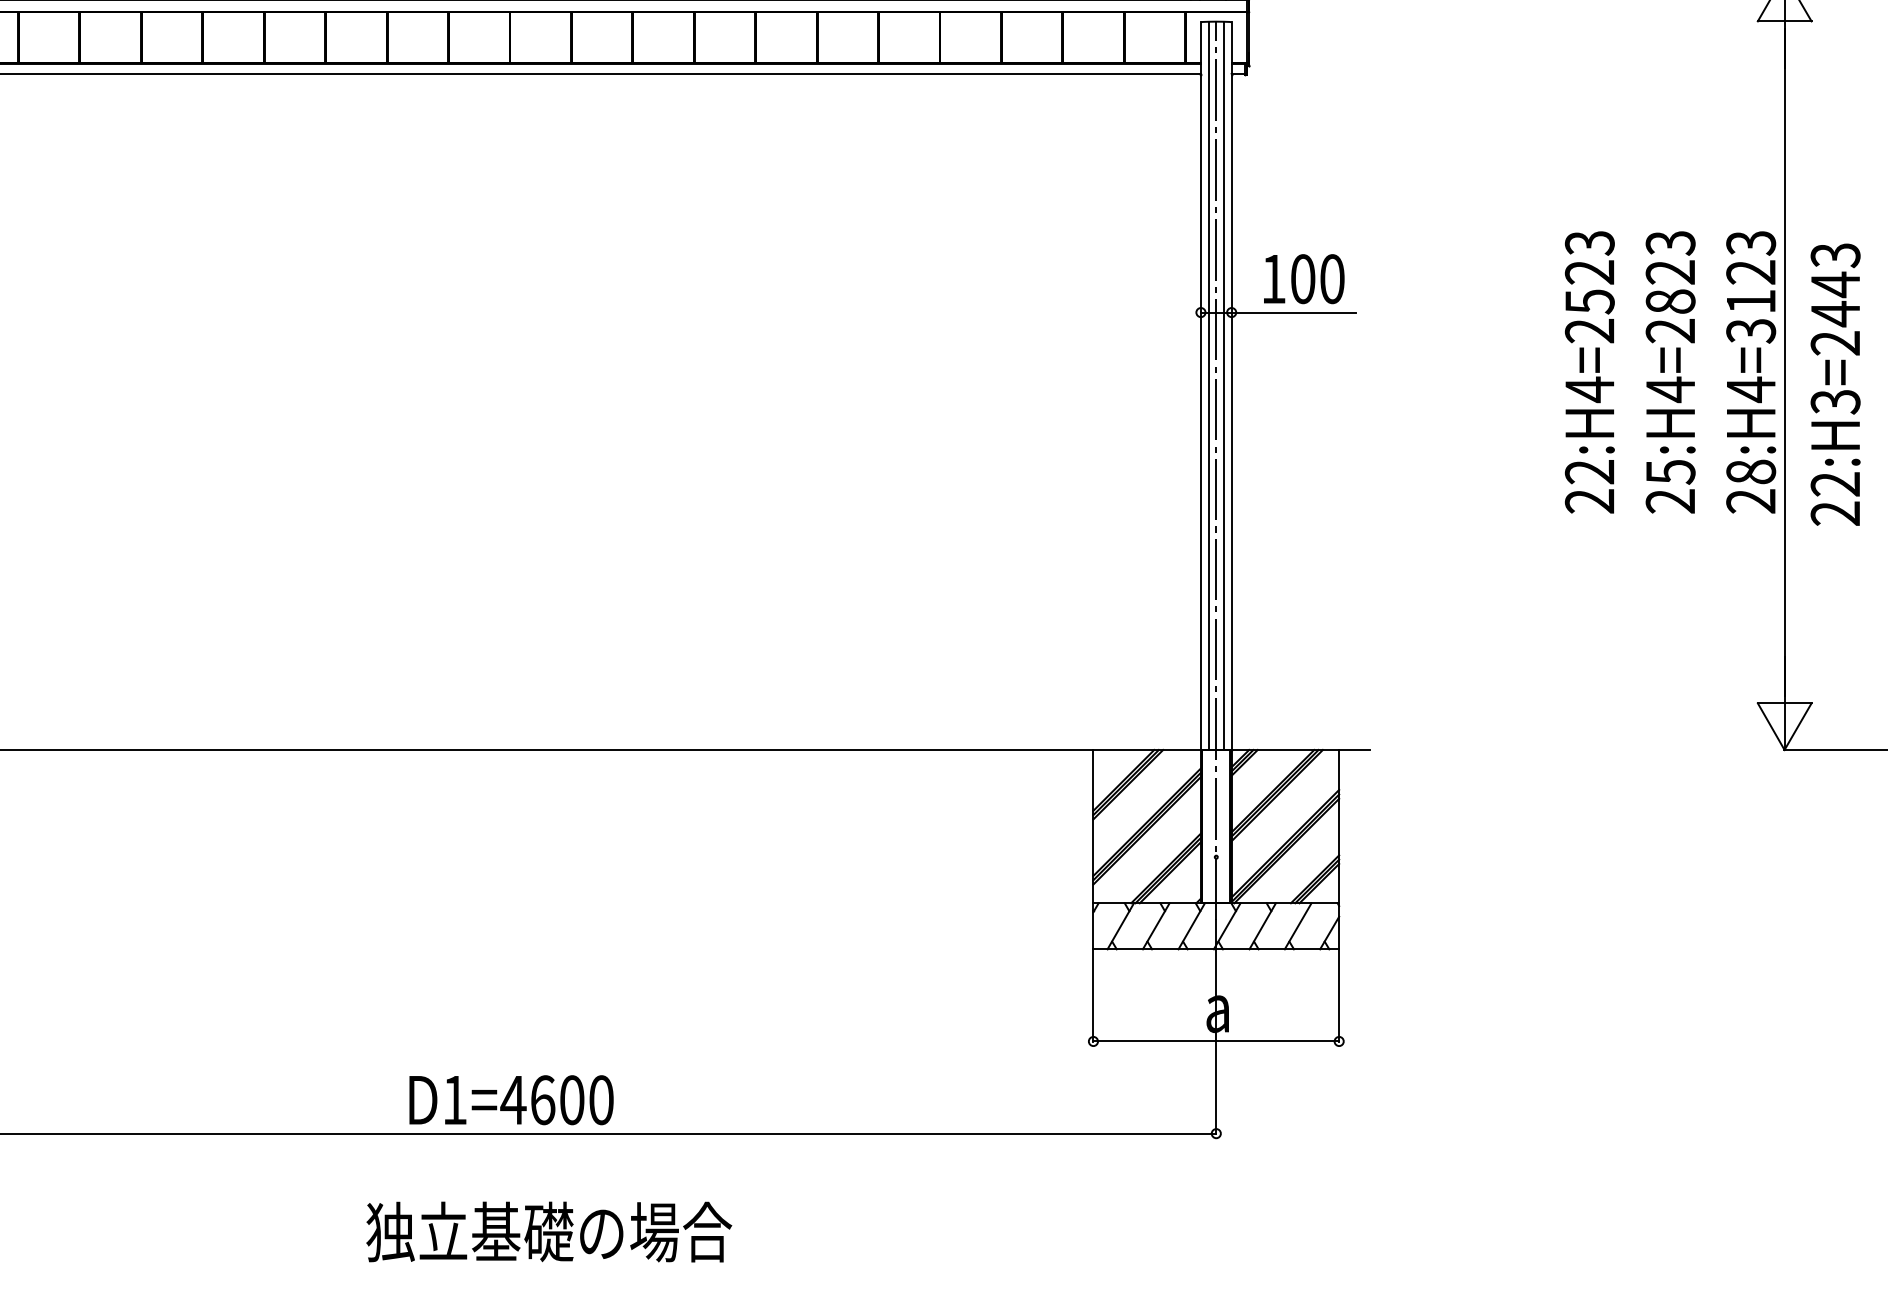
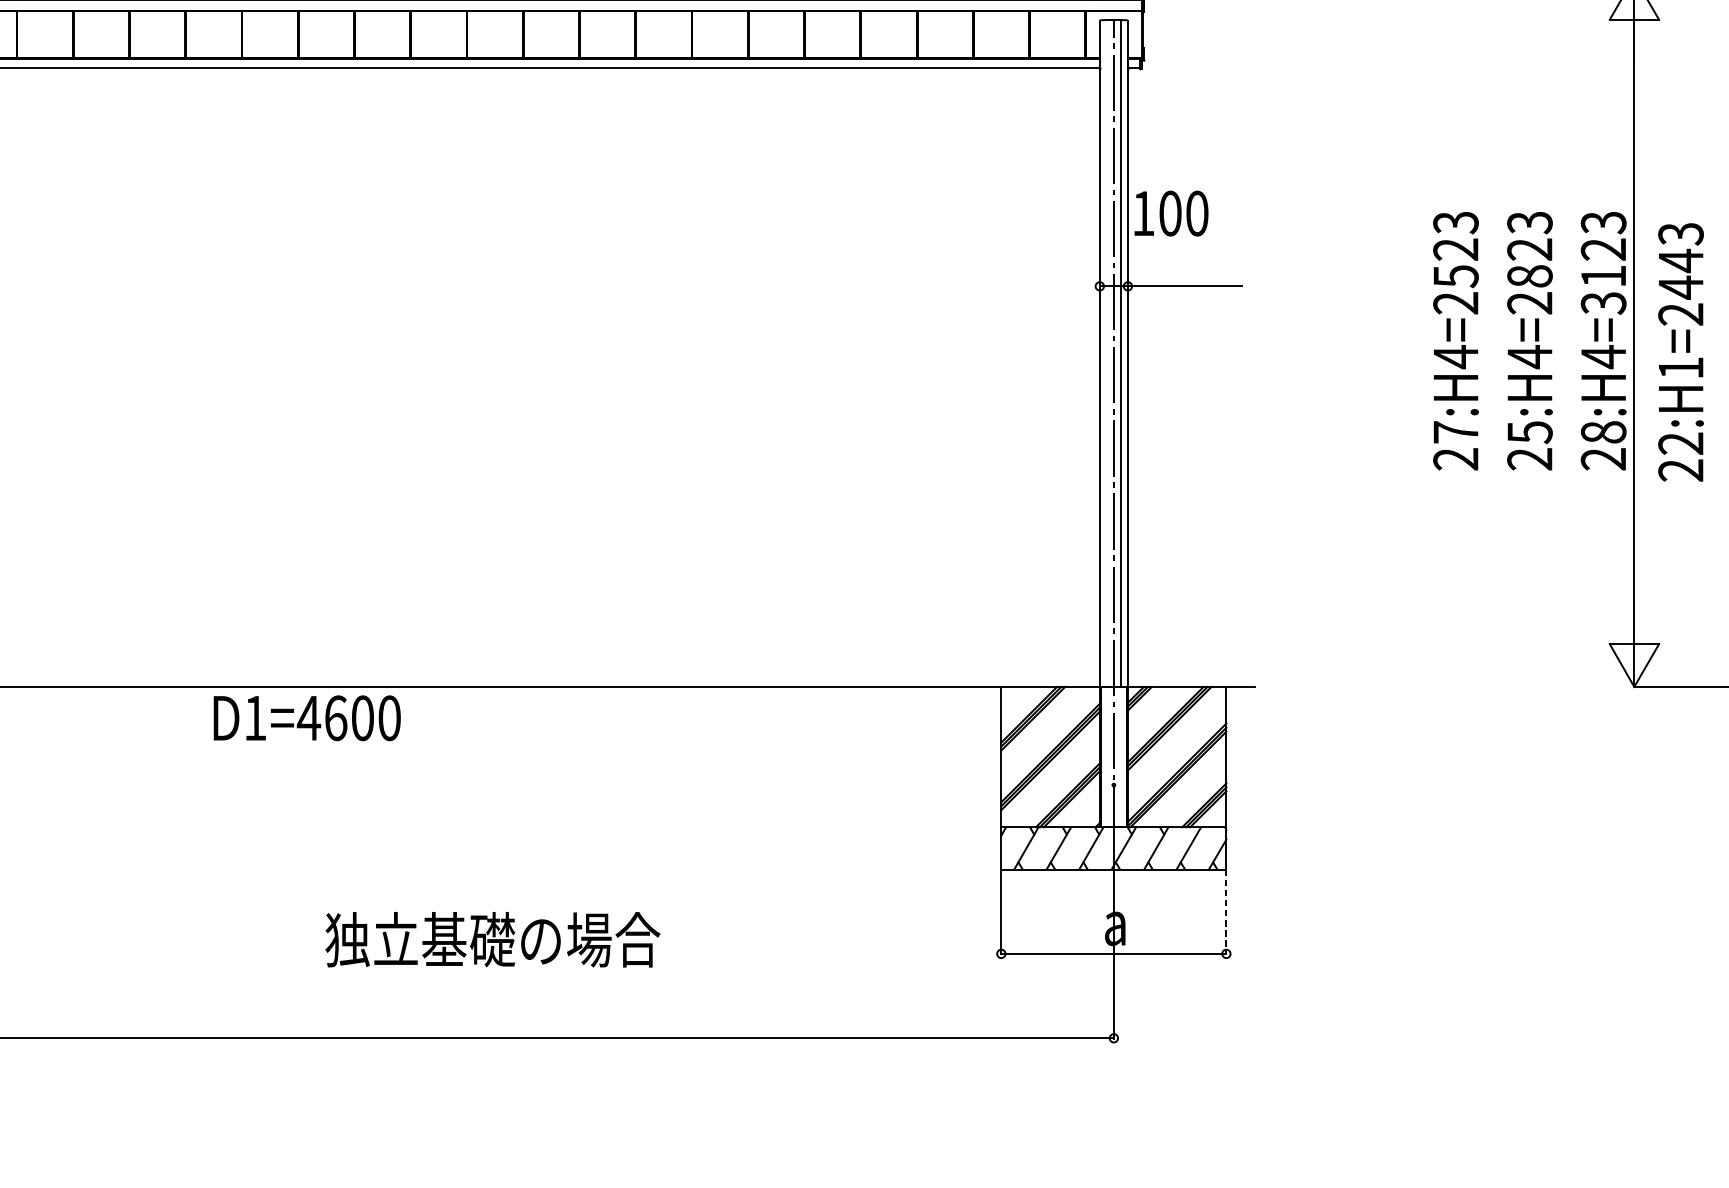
text: (1304, 279) -> (1171, 213), moved
line: (1208, 385) -> (1106, 353), removed
text: (1835, 402) -> (1680, 368), 22:H3=2443 -> 22:H1=2443
text: (1589, 471) -> (1455, 431), 22:H4=2523 -> 27:H4=2523
line: (1339, 996) -> (1226, 912), solid -> dashed
text: (511, 1100) -> (307, 718), moved
text: (549, 1231) -> (493, 939), moved

